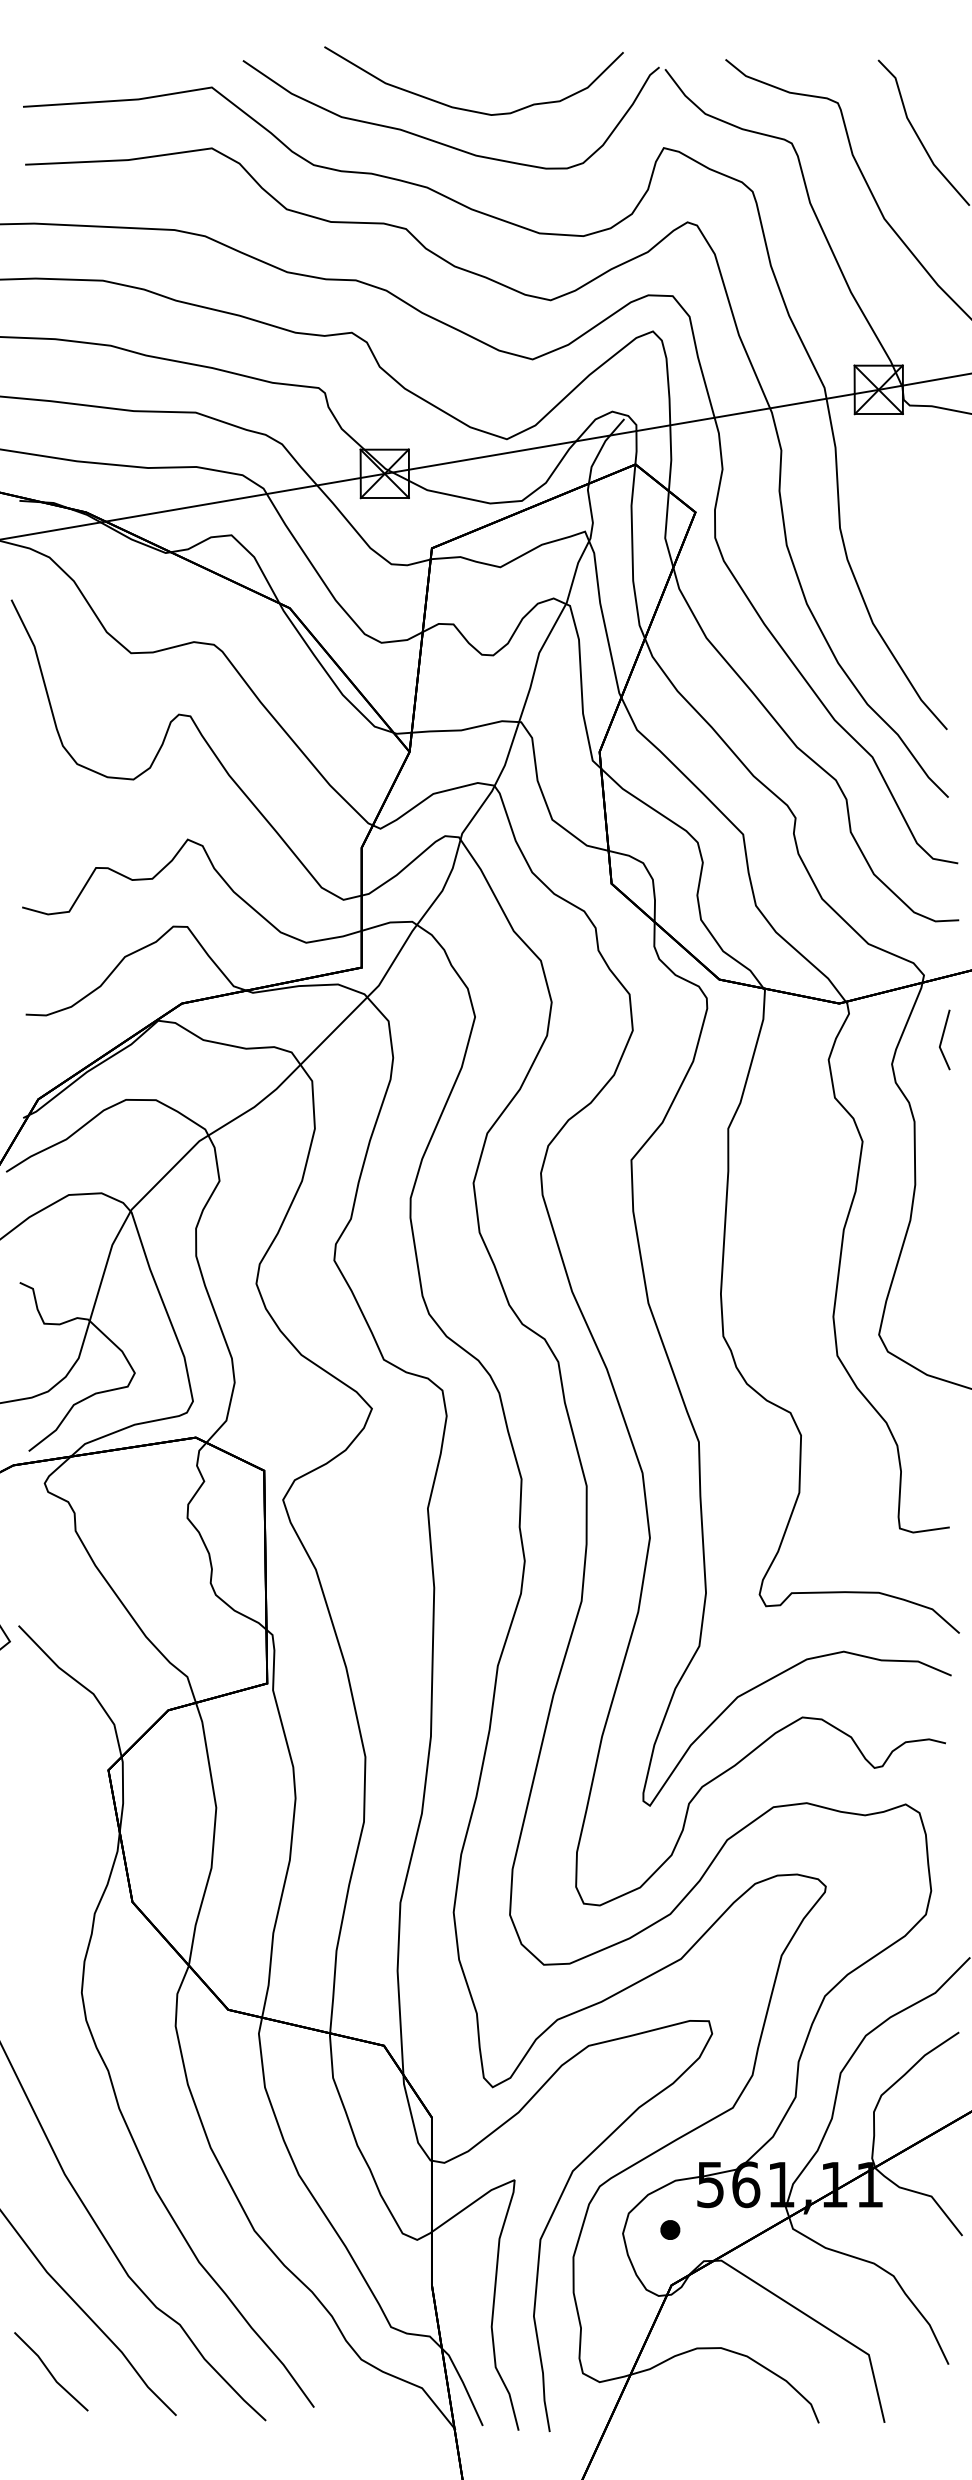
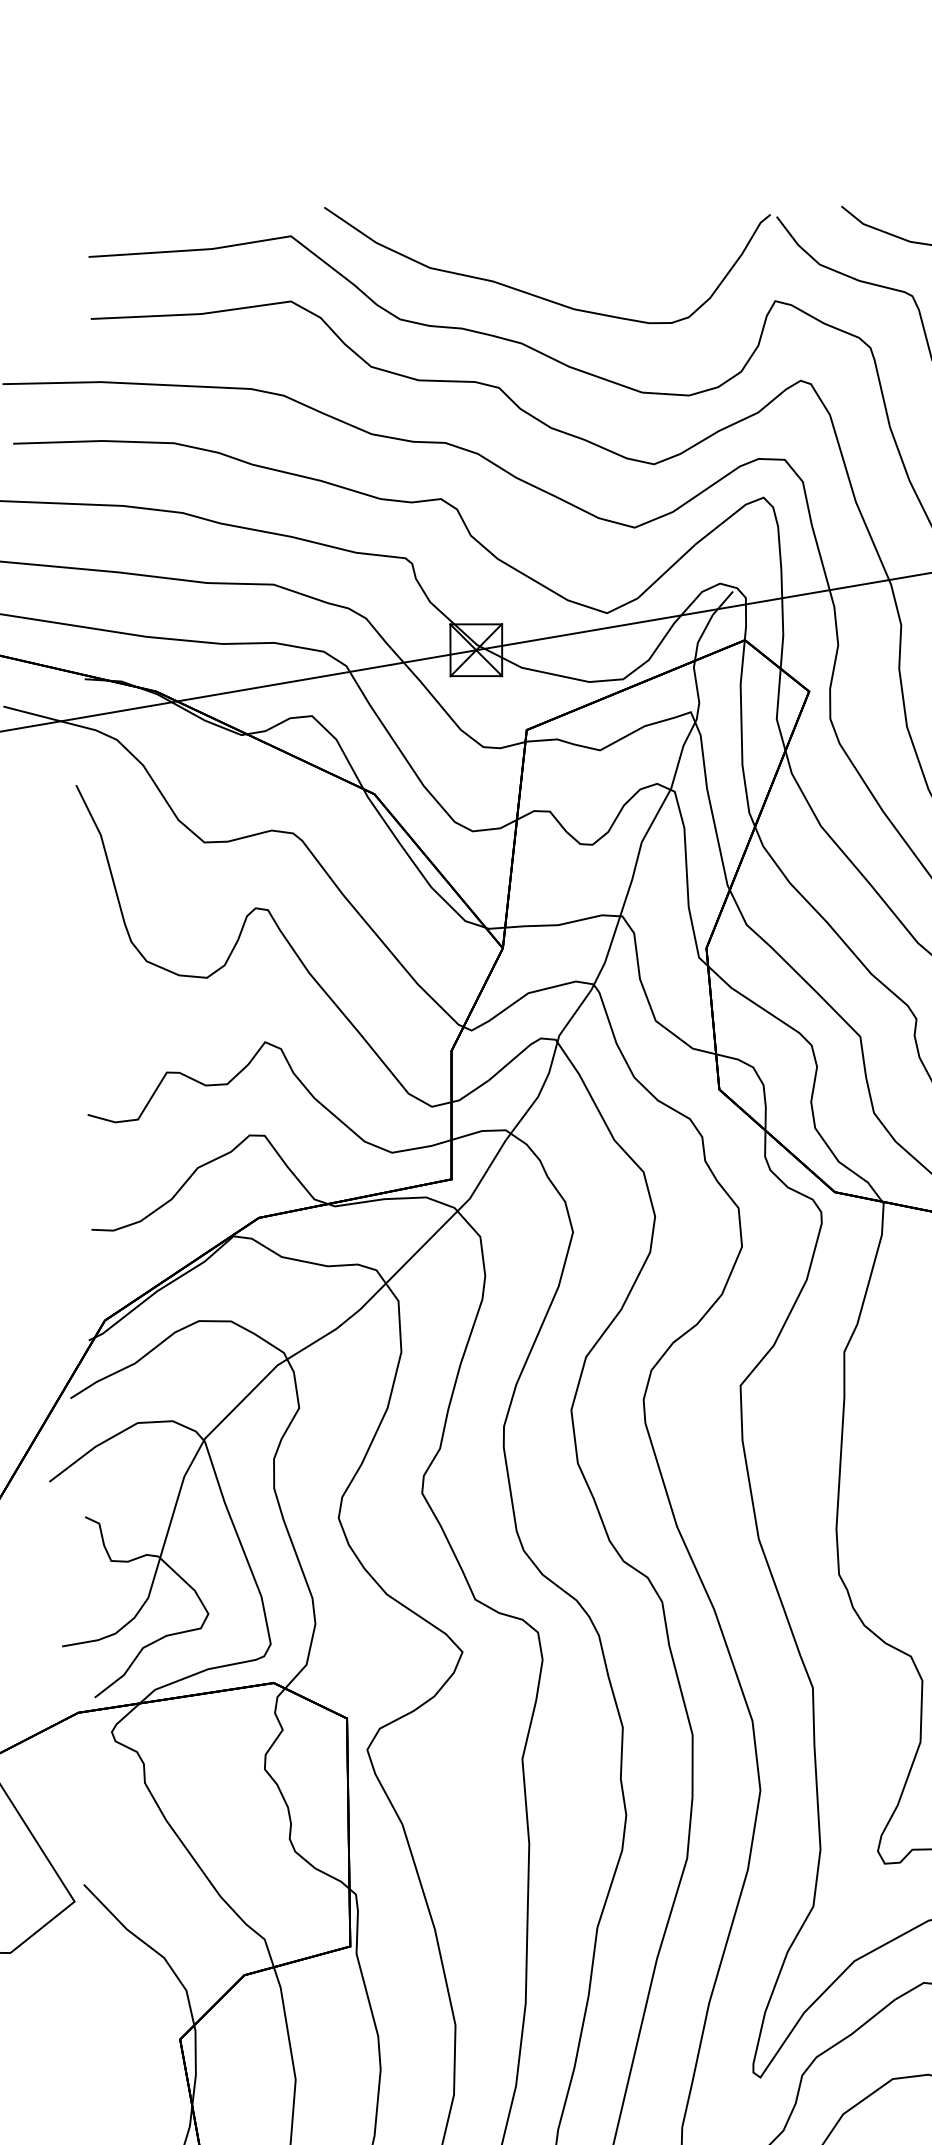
curve: (469, 109) -> (567, 259), removed

